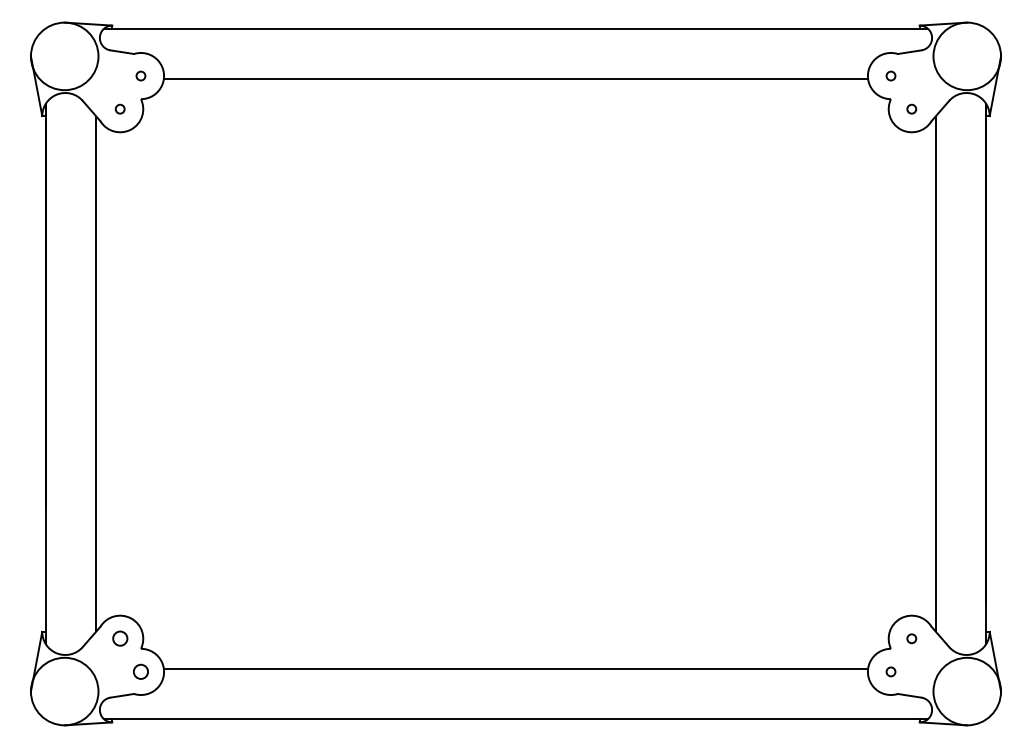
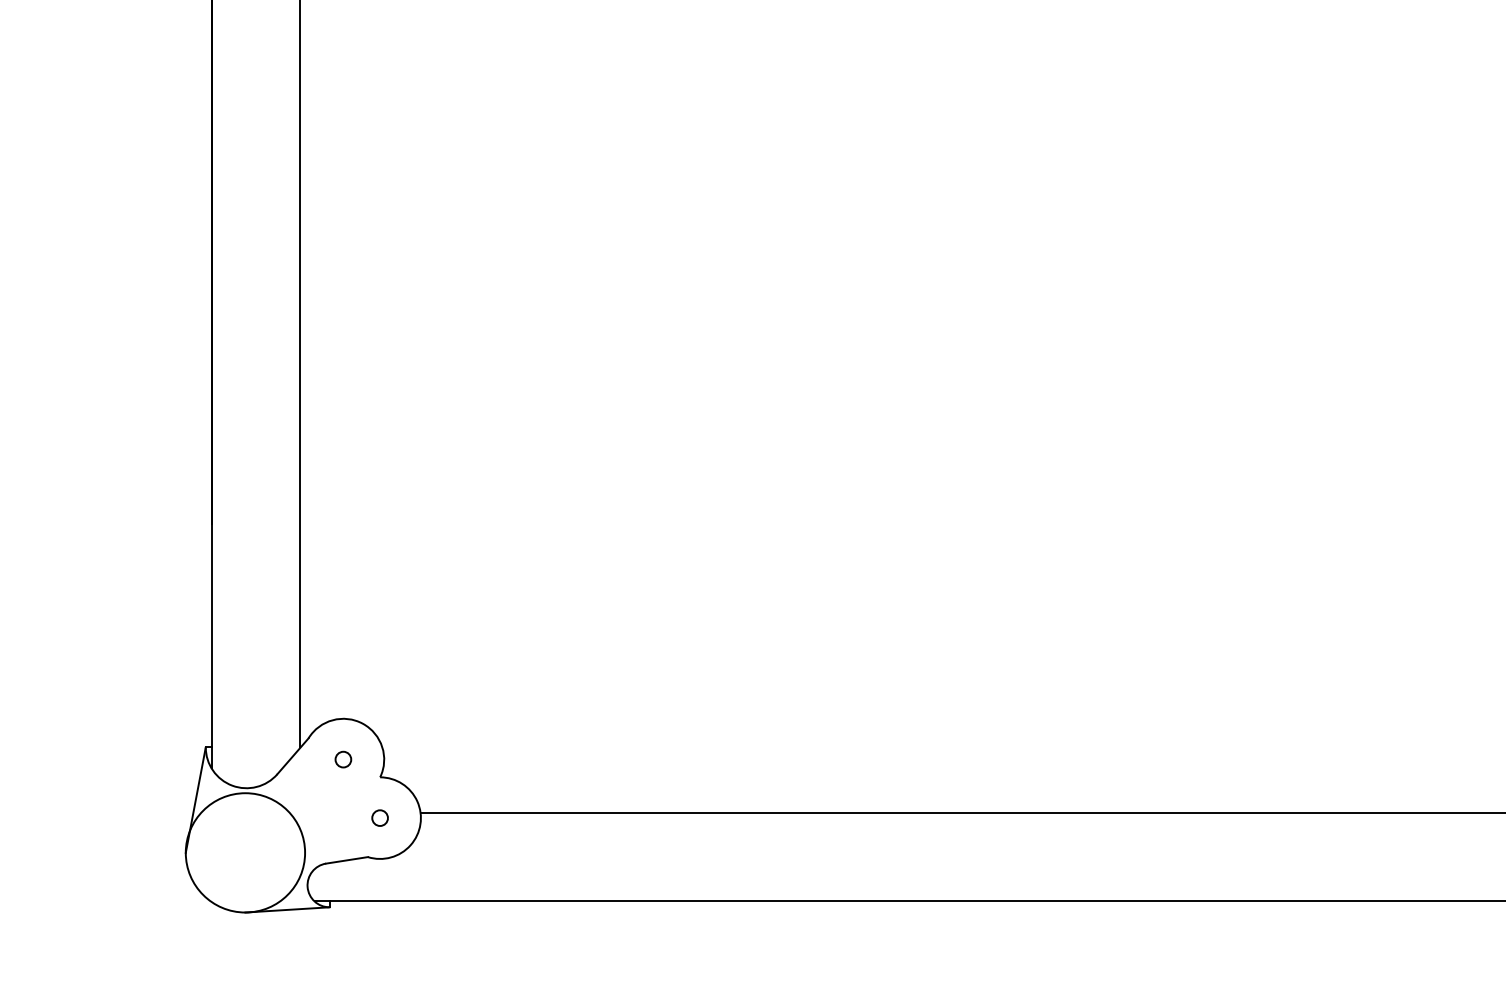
circle: (119, 638) -> (342, 759), size x0.62
circle: (140, 671) -> (379, 817), size x0.62

